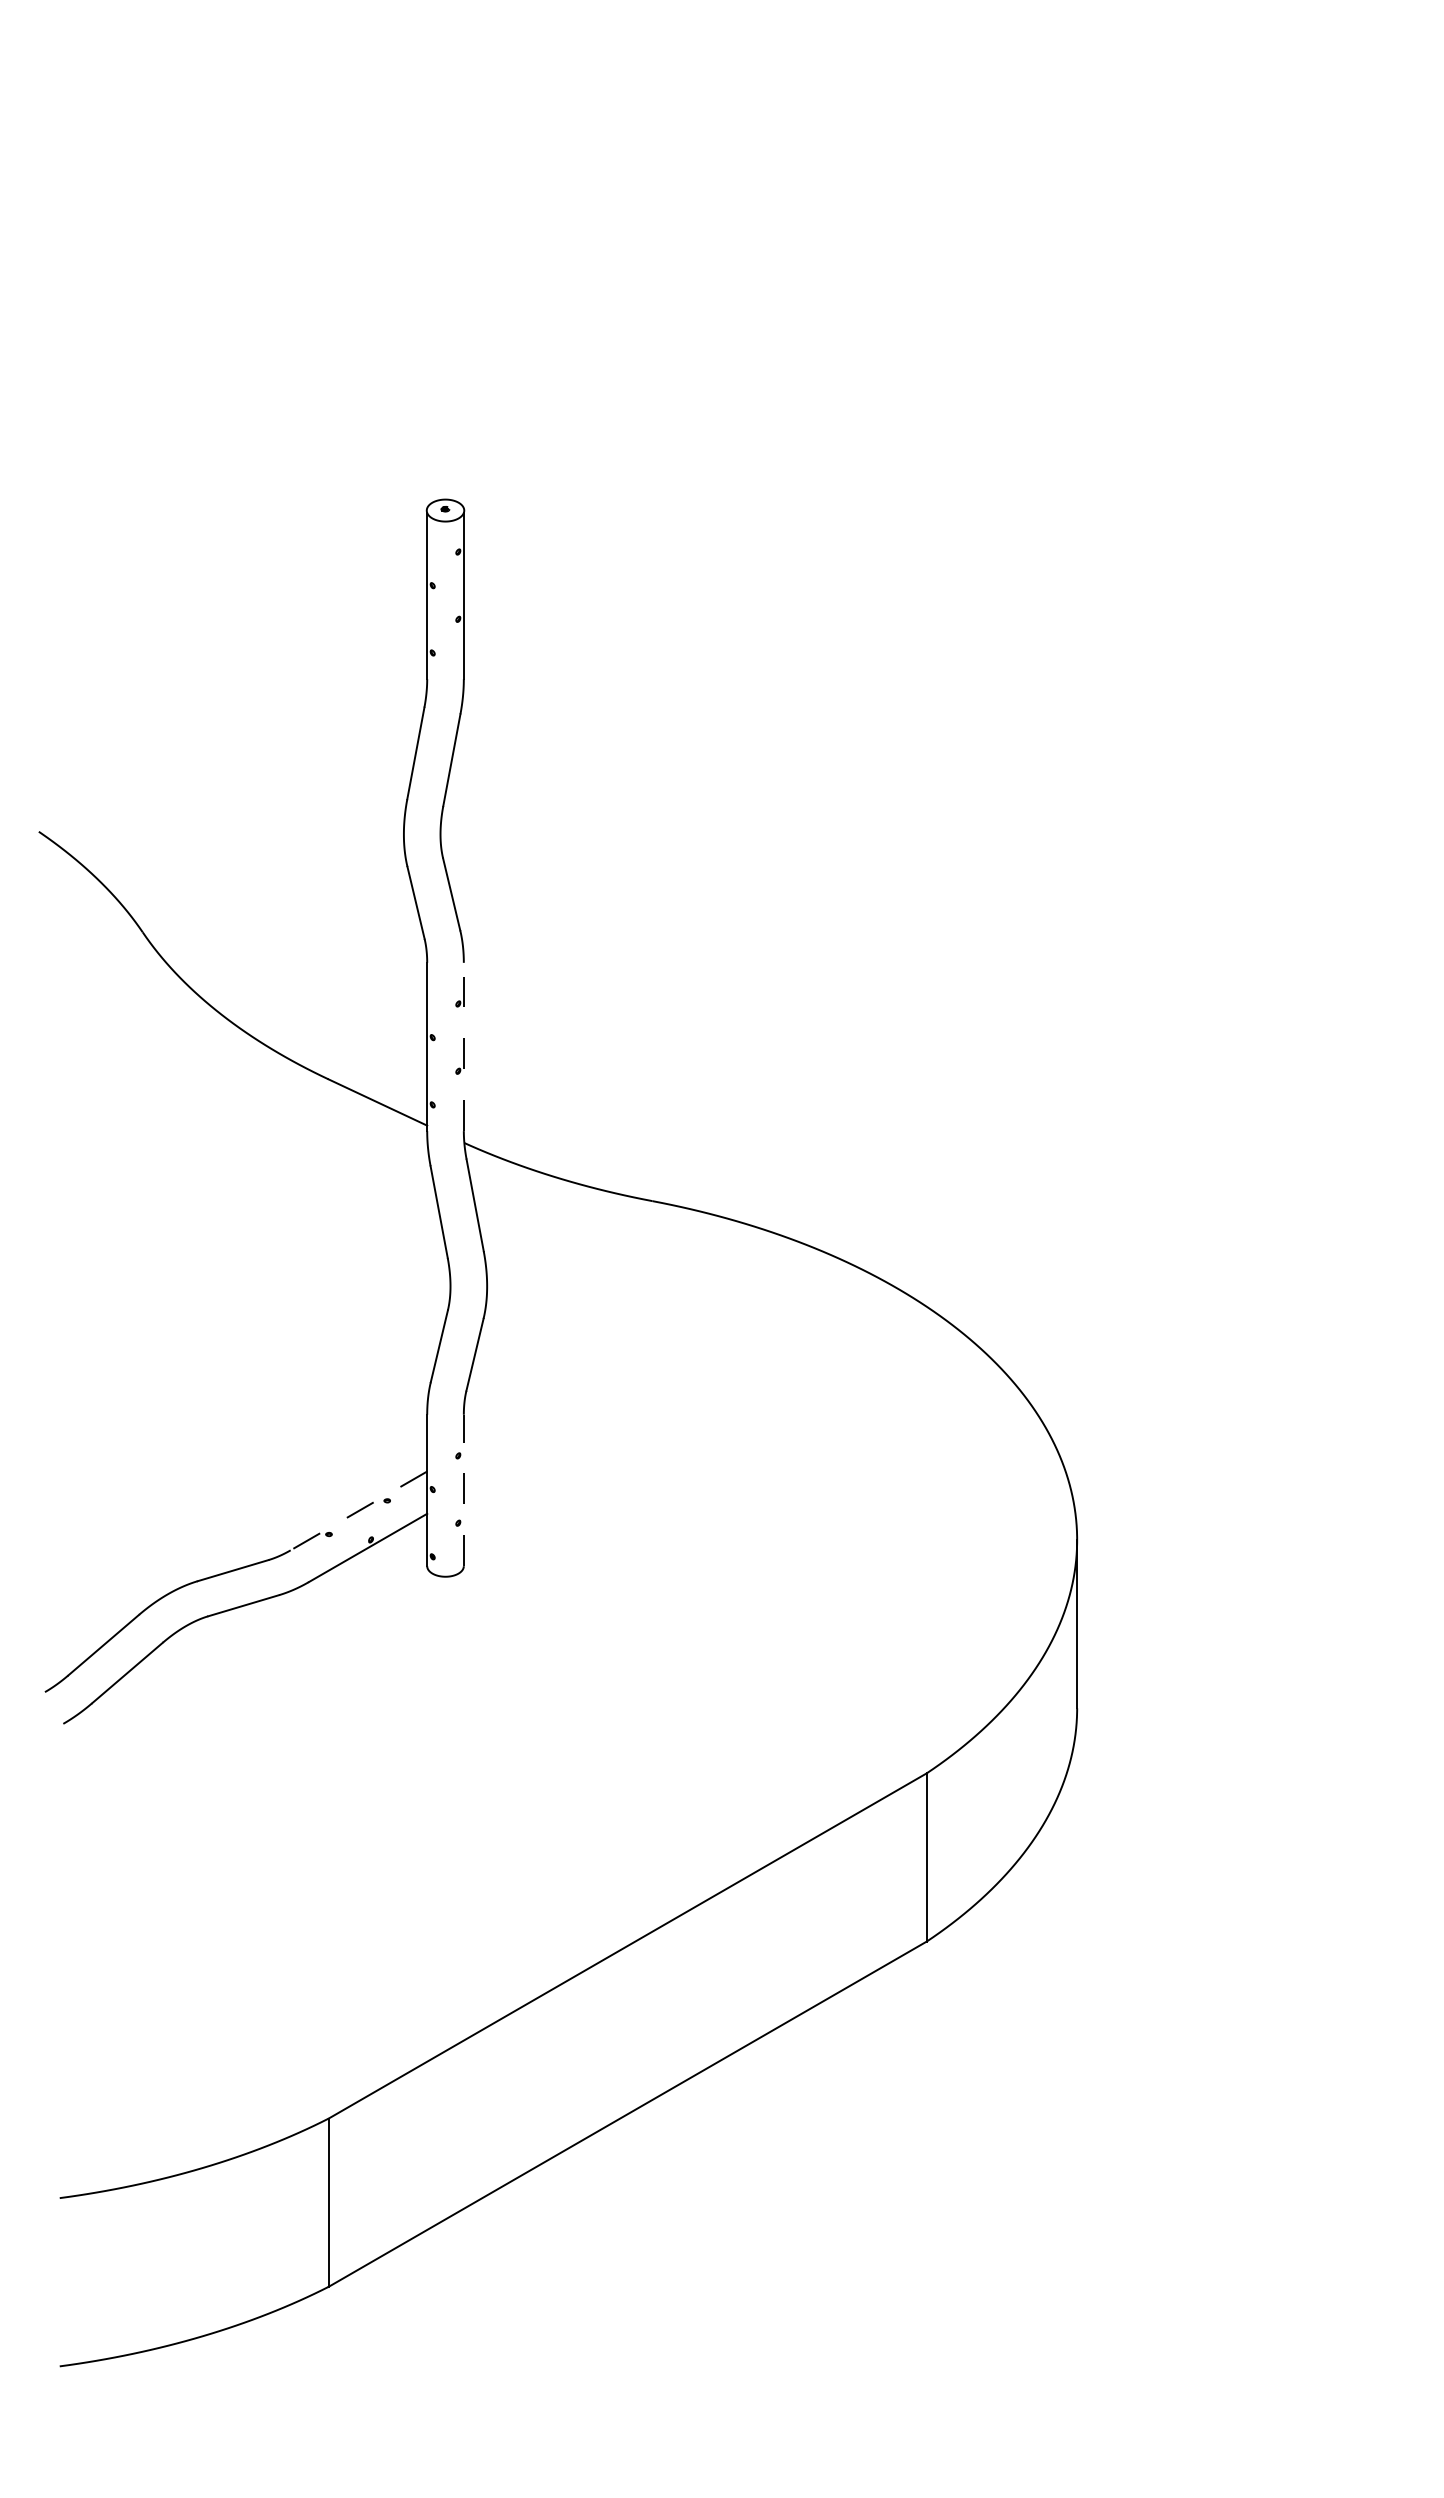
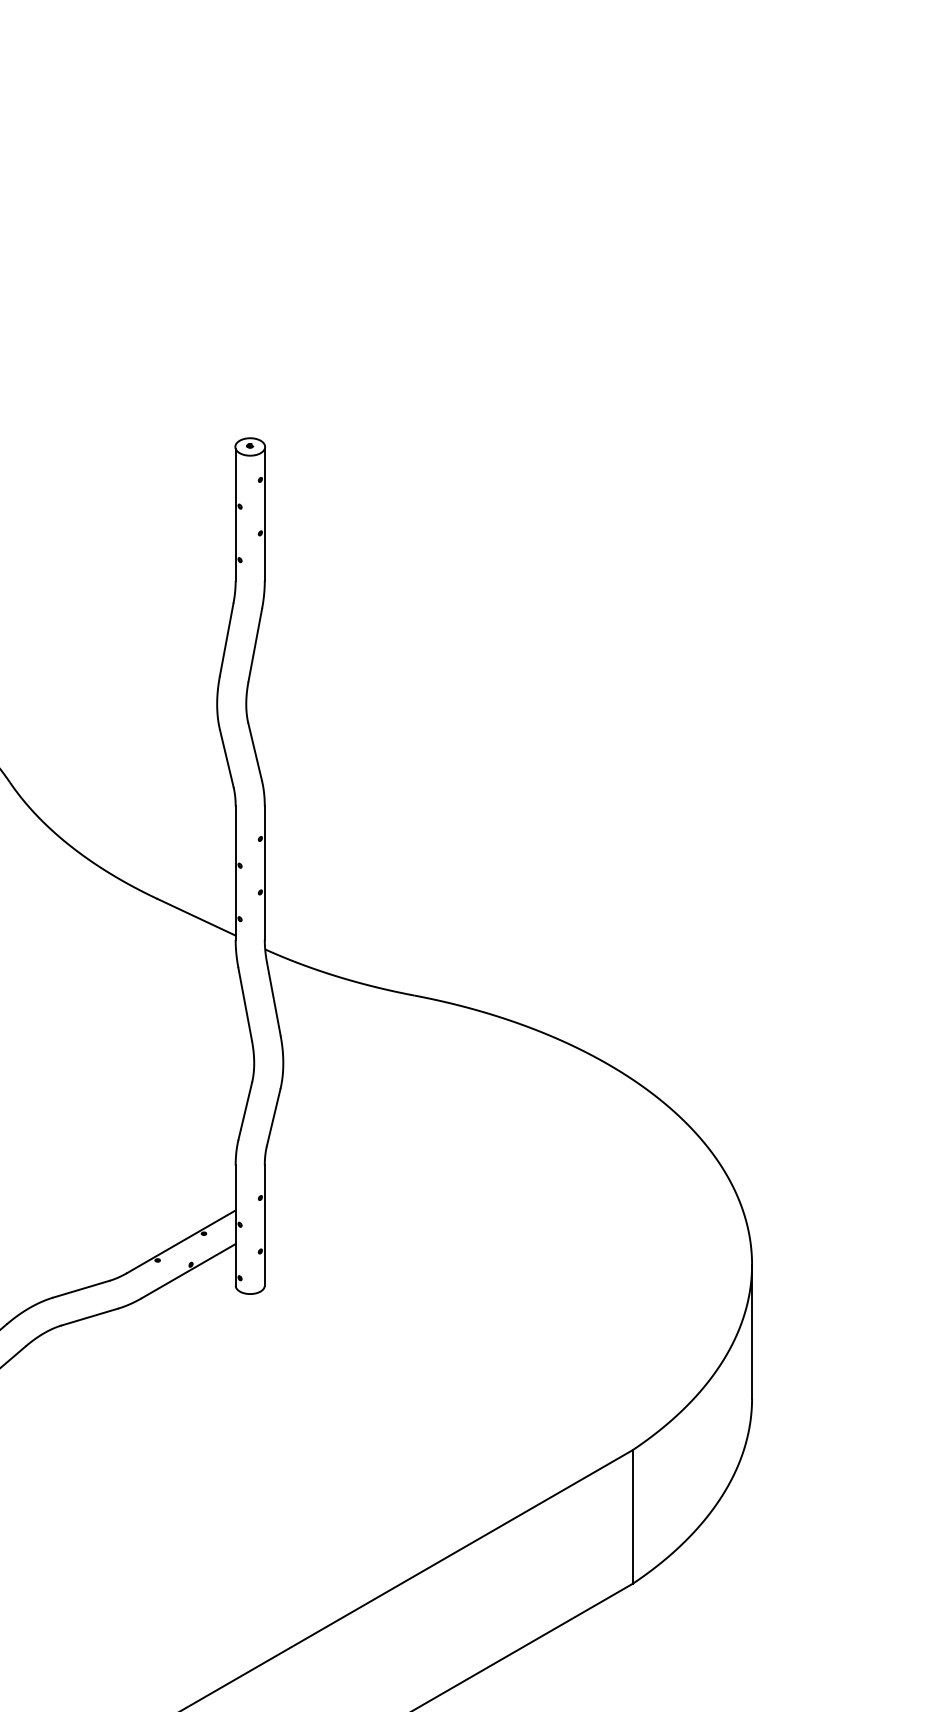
line: (463, 1046) -> (264, 872), dashed -> solid
line: (463, 1490) -> (264, 1225), dashed -> solid
line: (358, 1510) -> (181, 1241), dashed -> solid

